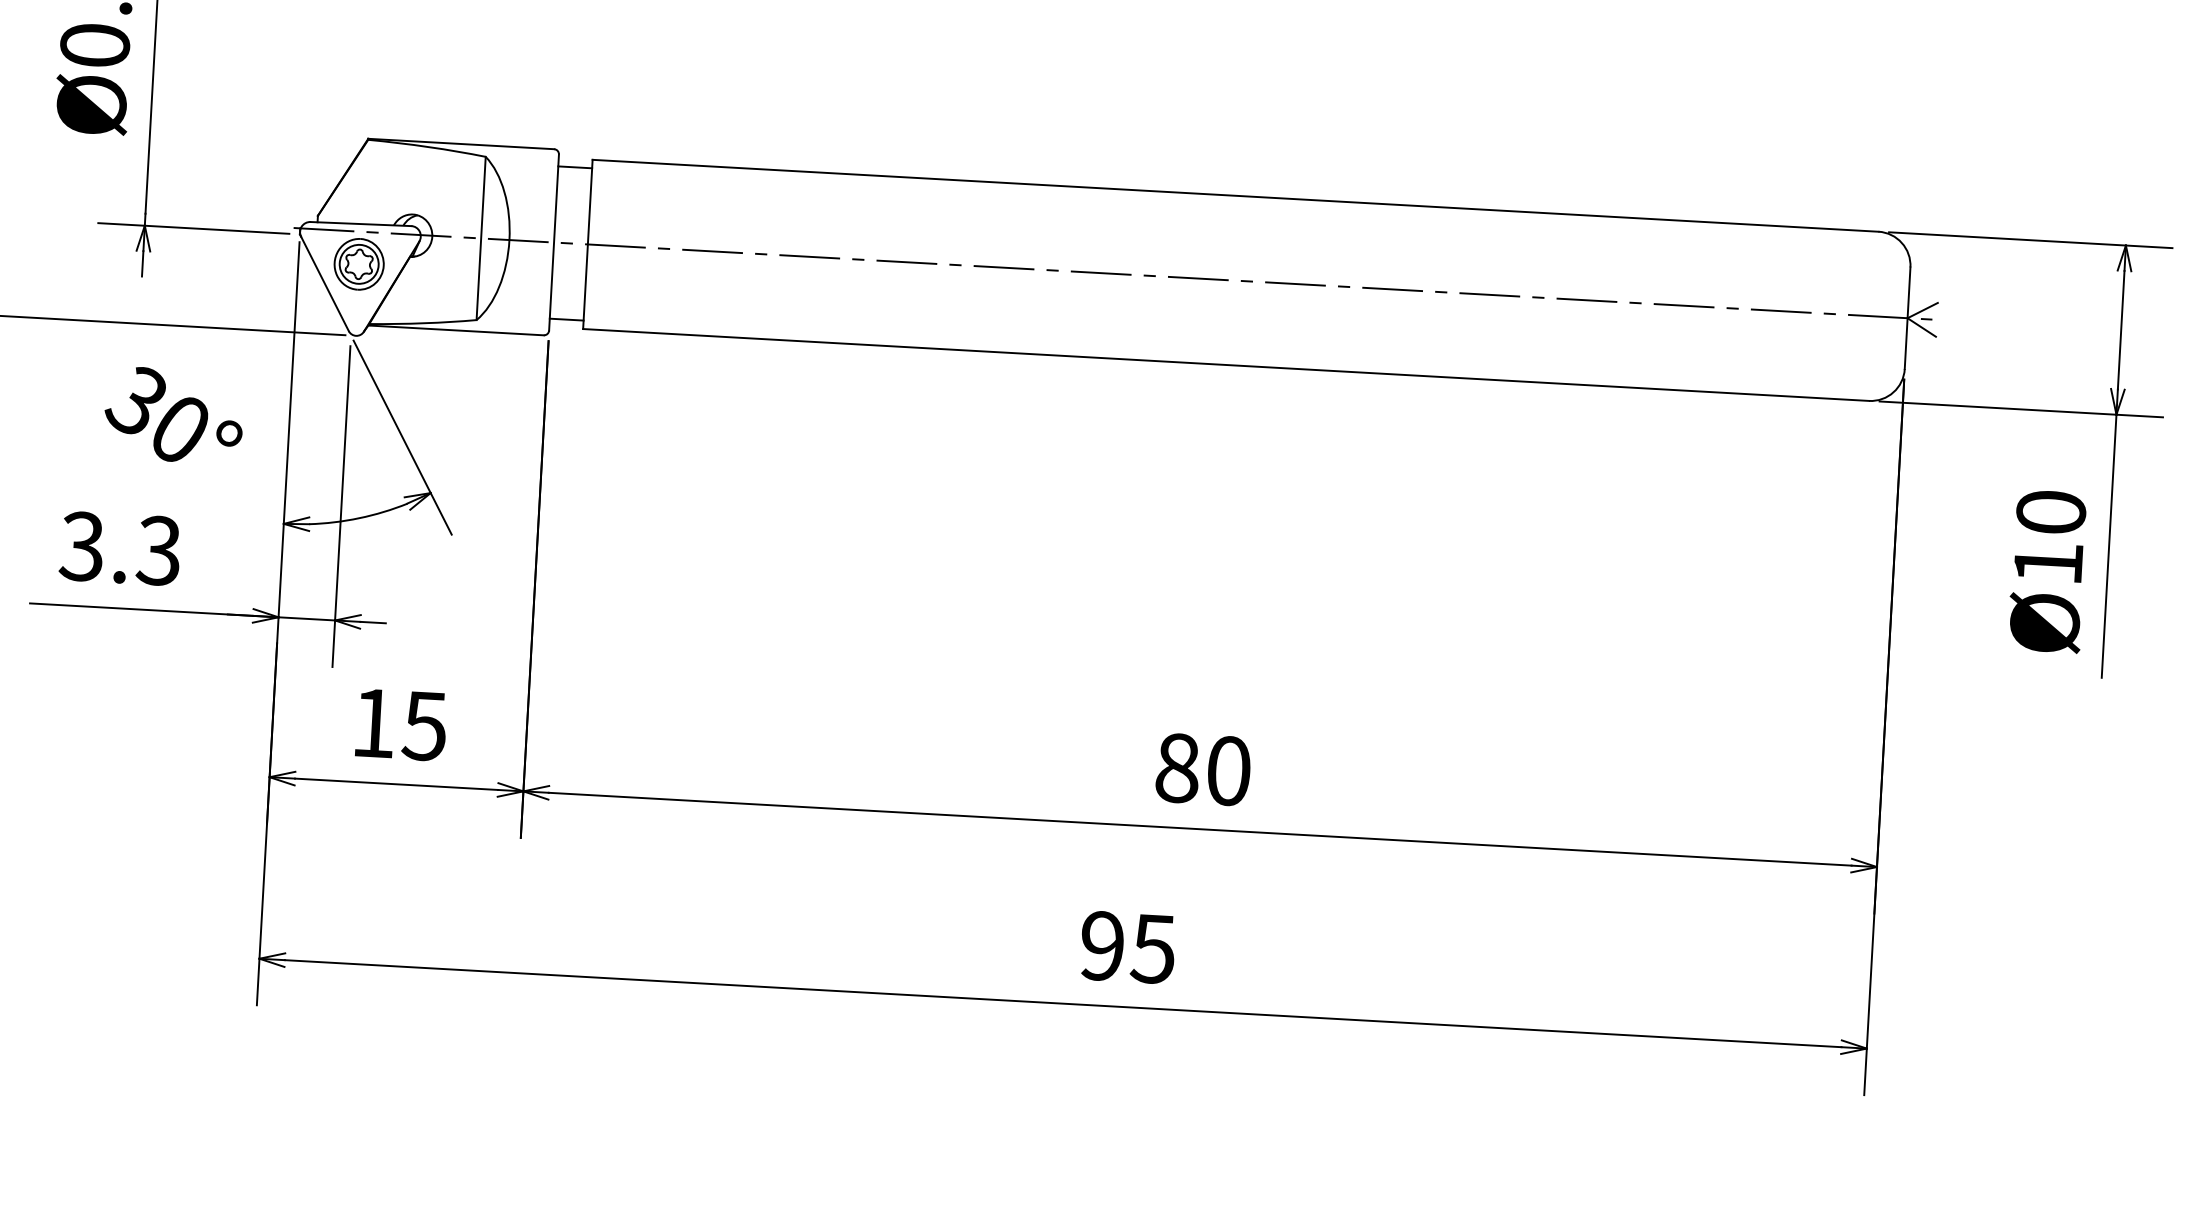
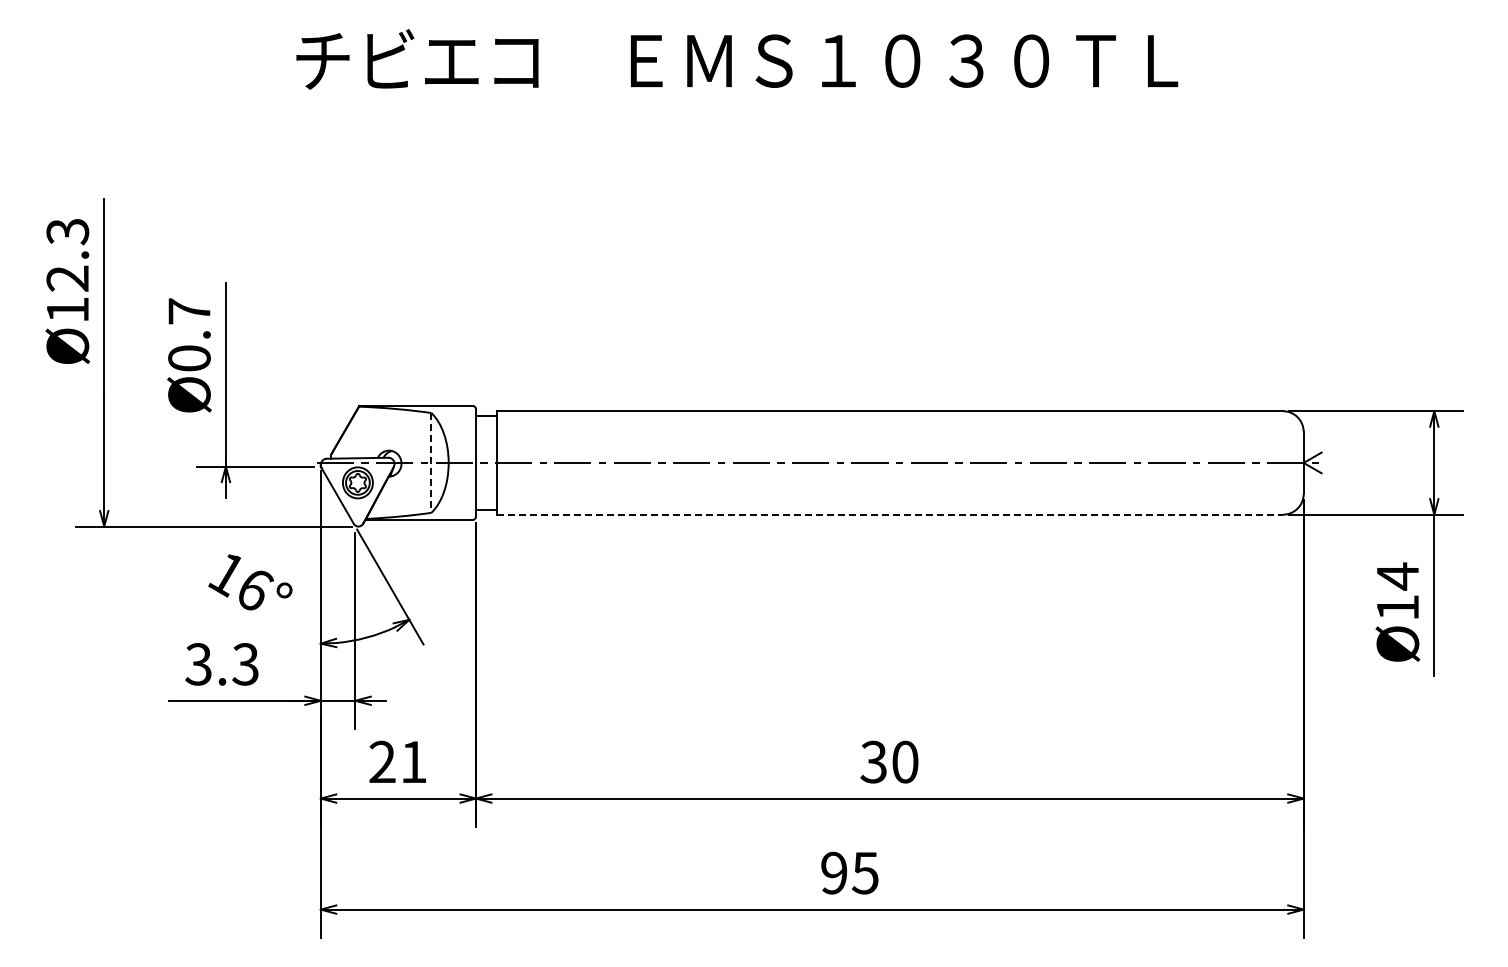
line: (481, 237) -> (431, 462), solid -> dashed
line: (1227, 364) -> (890, 514), solid -> dashed
text: (158, 414) -> (240, 581), 30° -> 16°
text: (2050, 512) -> (1397, 576), Ø10 -> Ø14
text: (398, 723) -> (397, 761), 15 -> 21
text: (1176, 767) -> (873, 761), 80 -> 30

